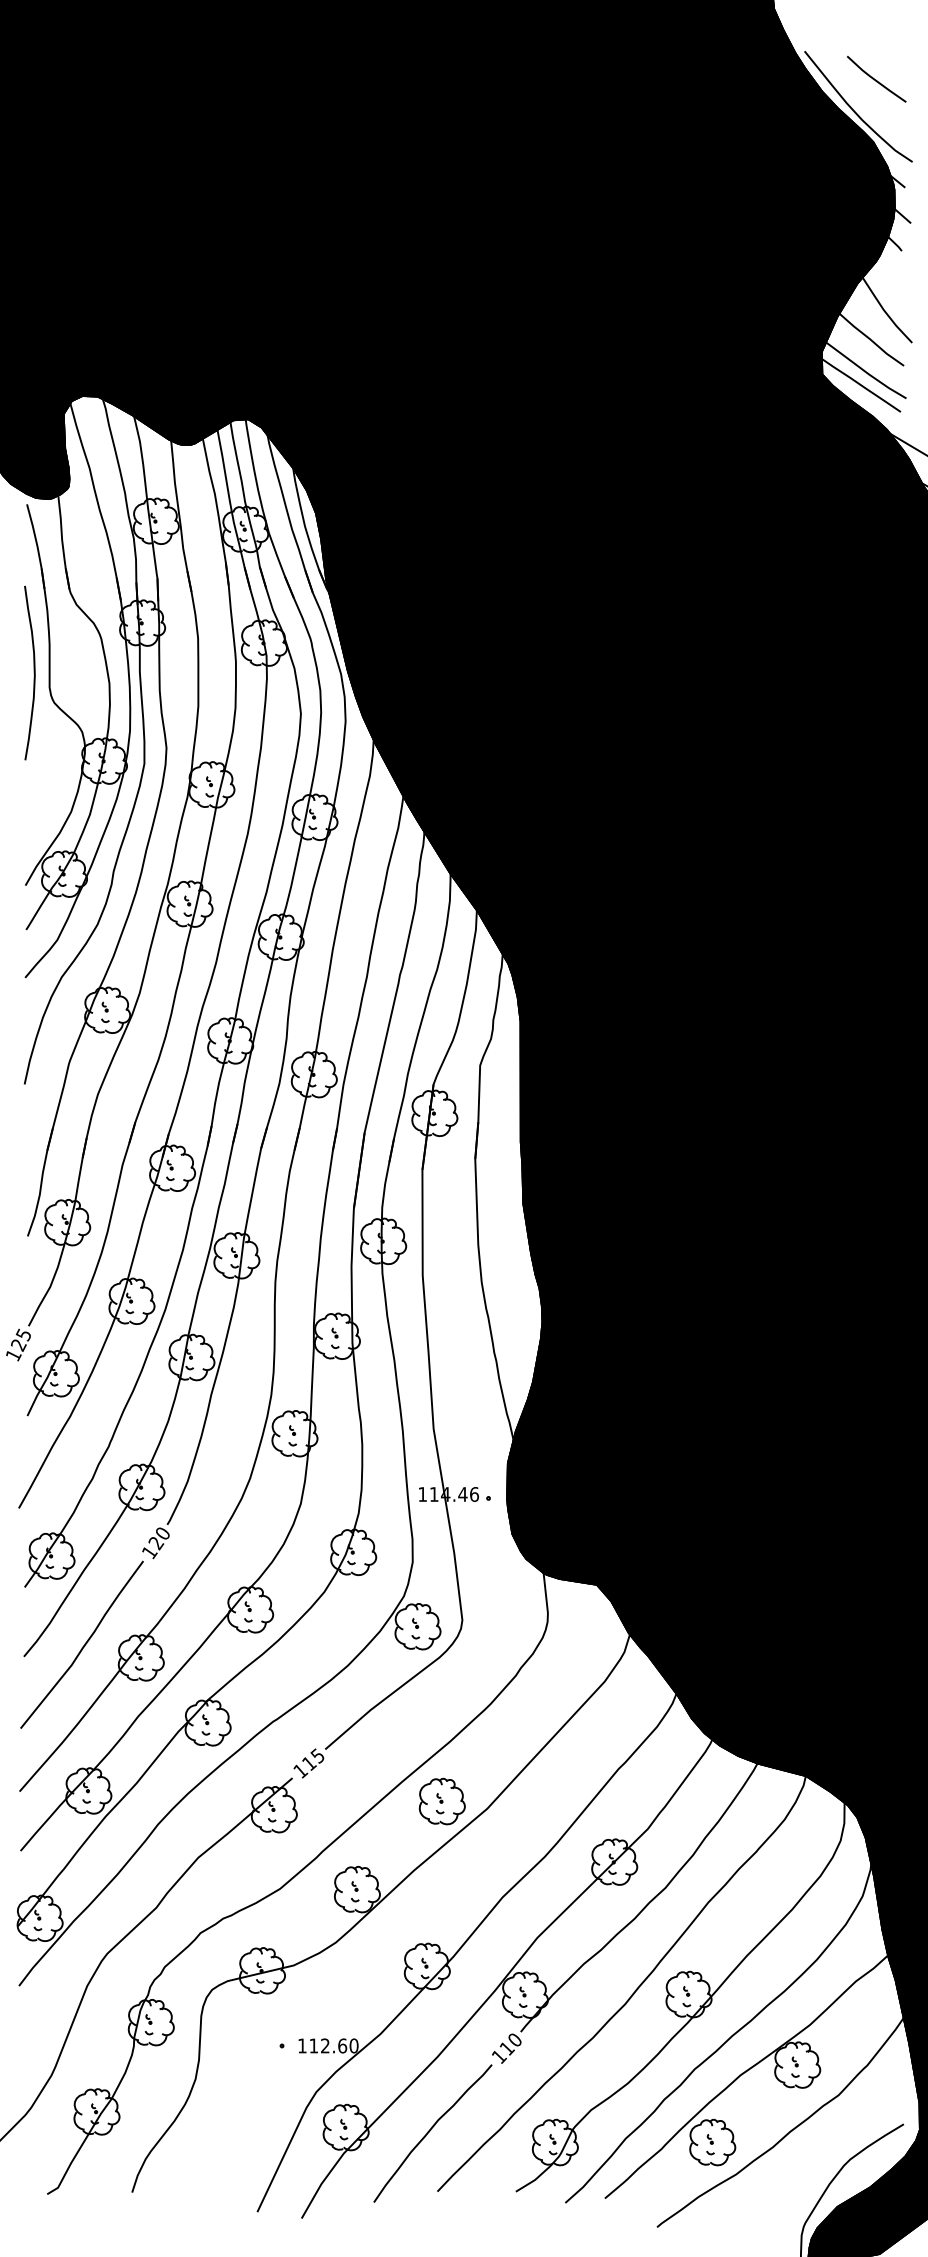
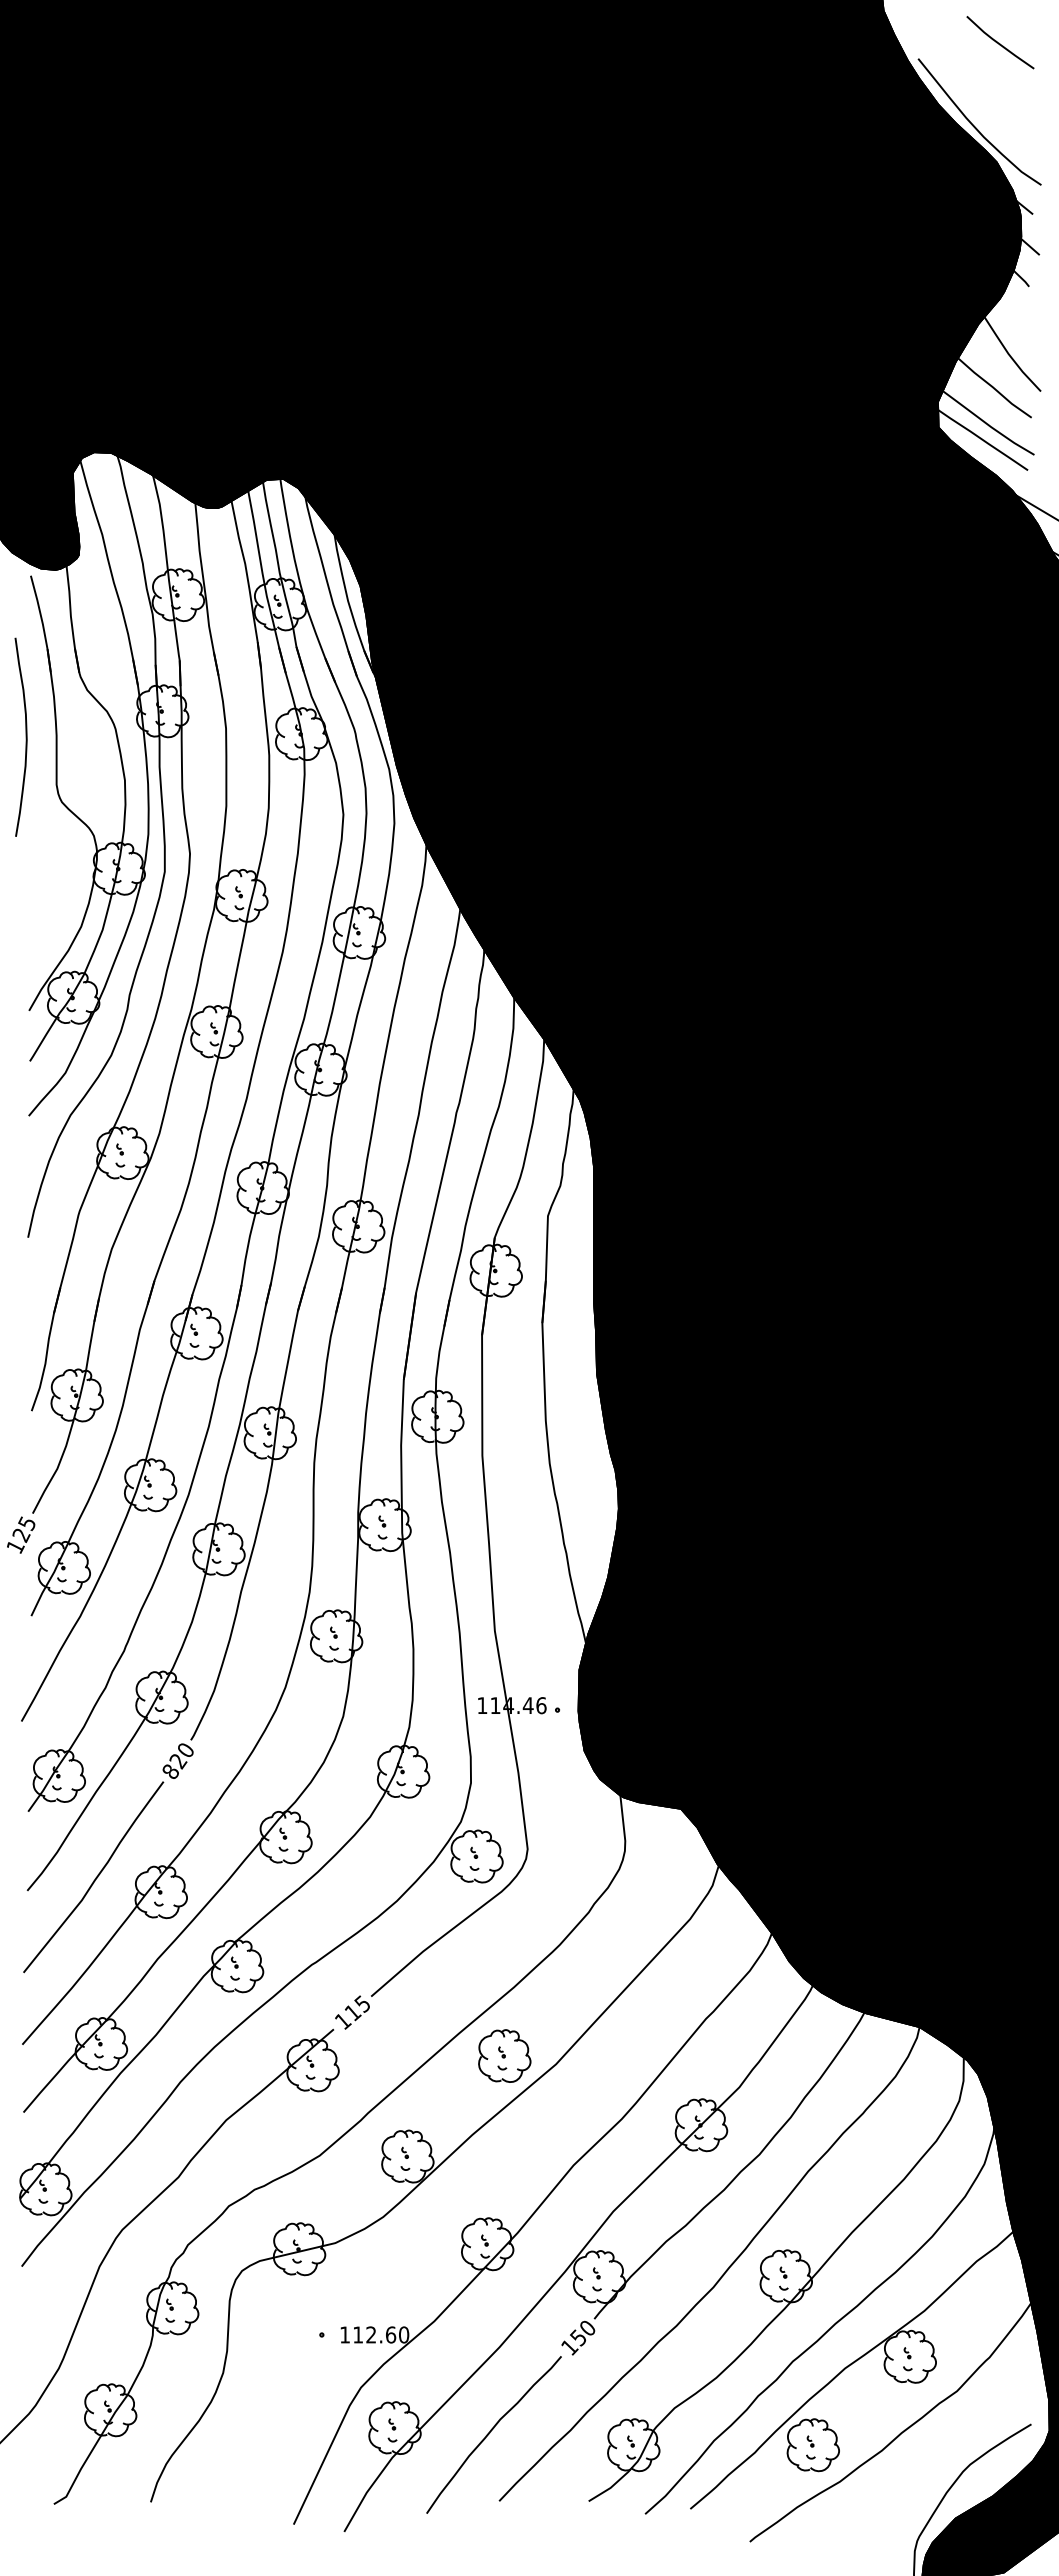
line: (875, 79) -> (999, 42), moved
curve: (33, 672) -> (25, 736), moved
text: (149, 1552) -> (170, 1771), 120 -> 820
text: (506, 2048) -> (578, 2337), 110 -> 150

